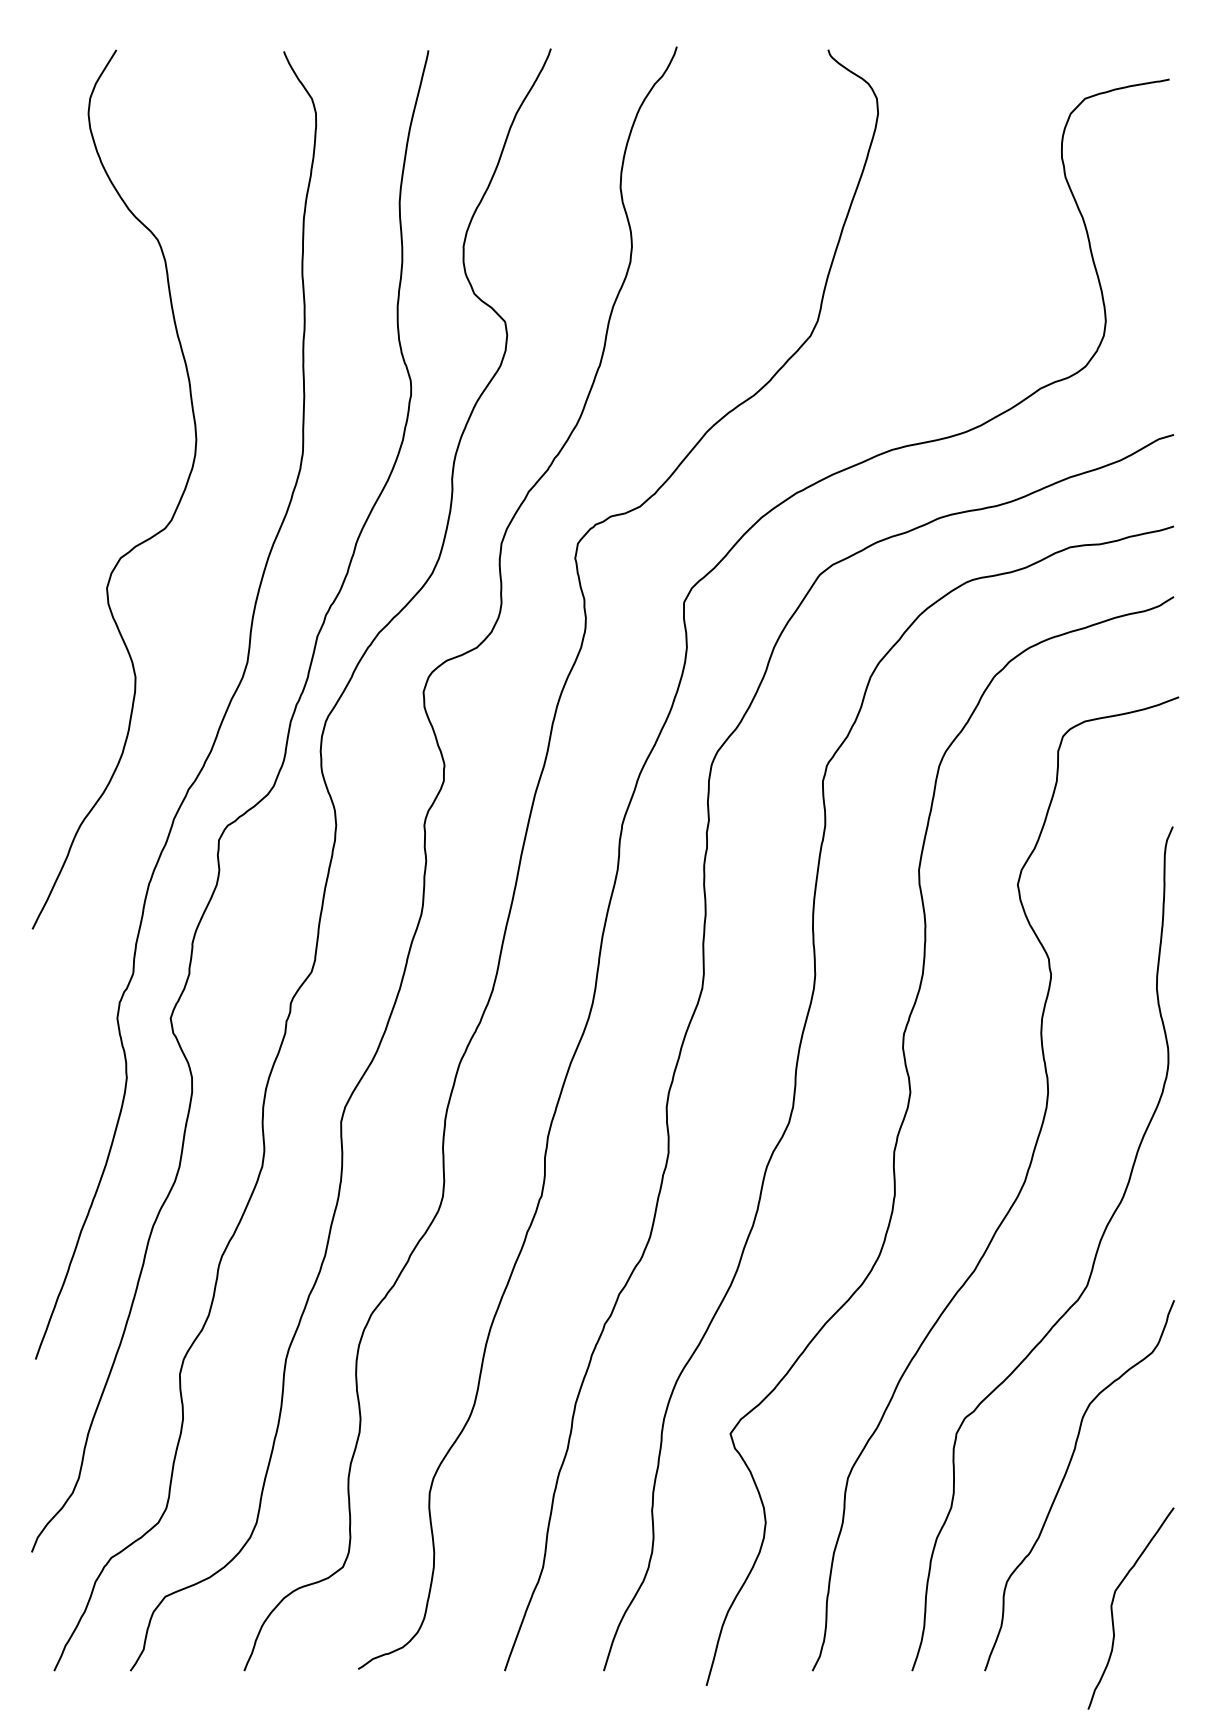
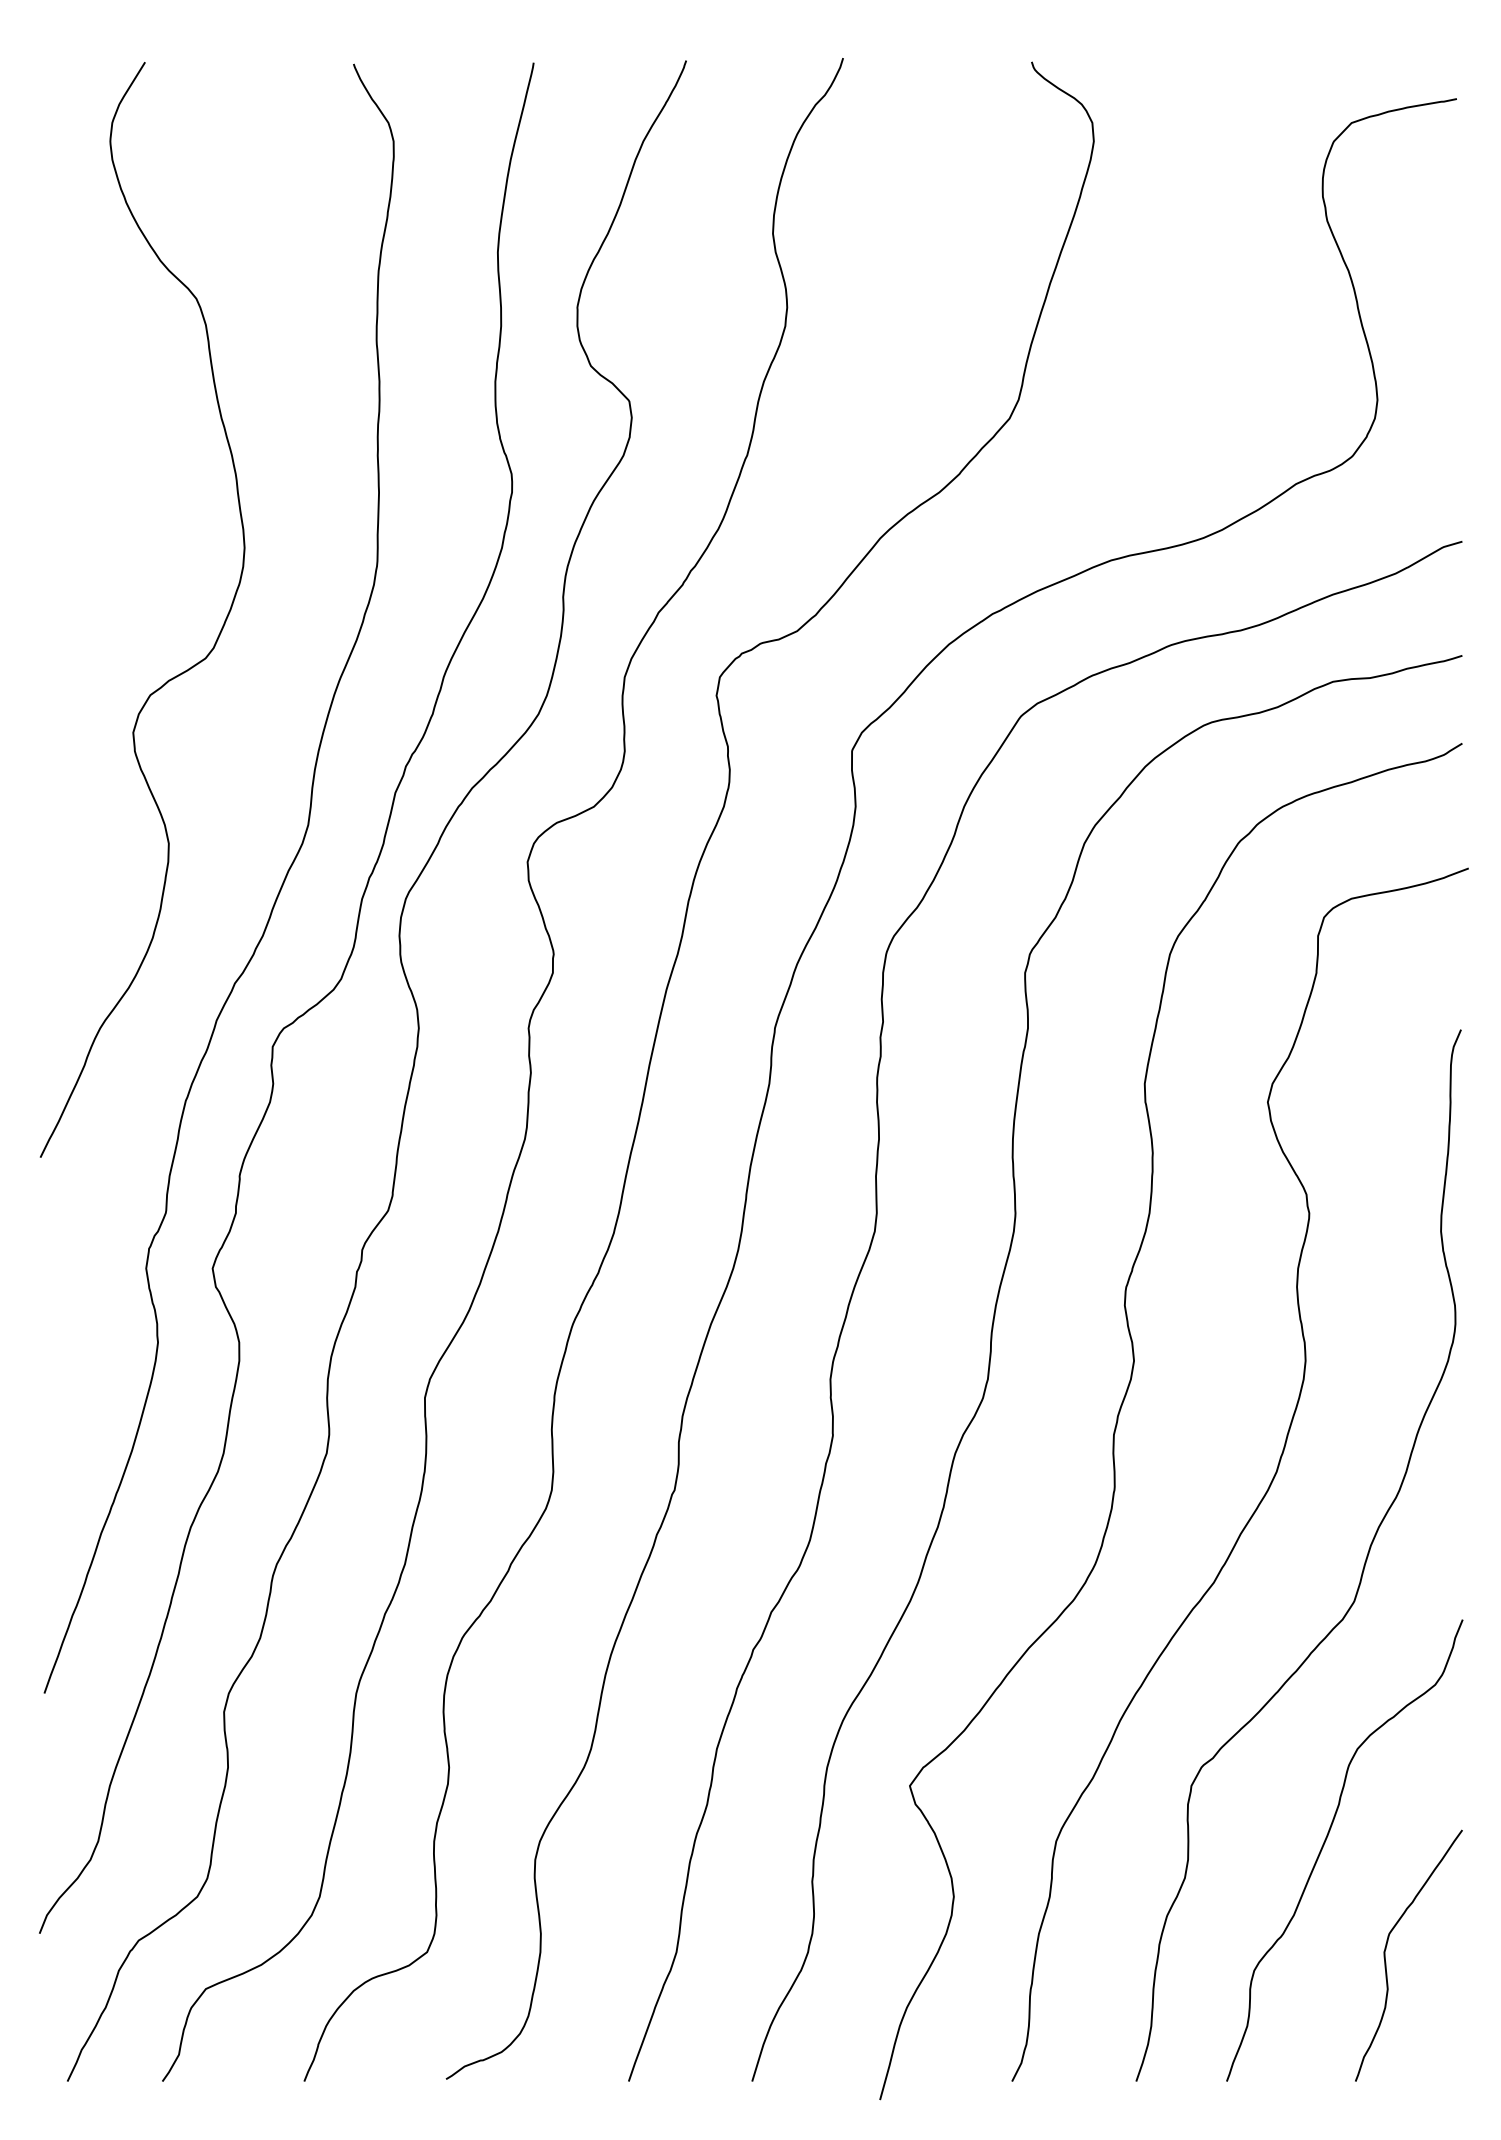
curve: (1113, 1603) -> (1386, 1949), moved

